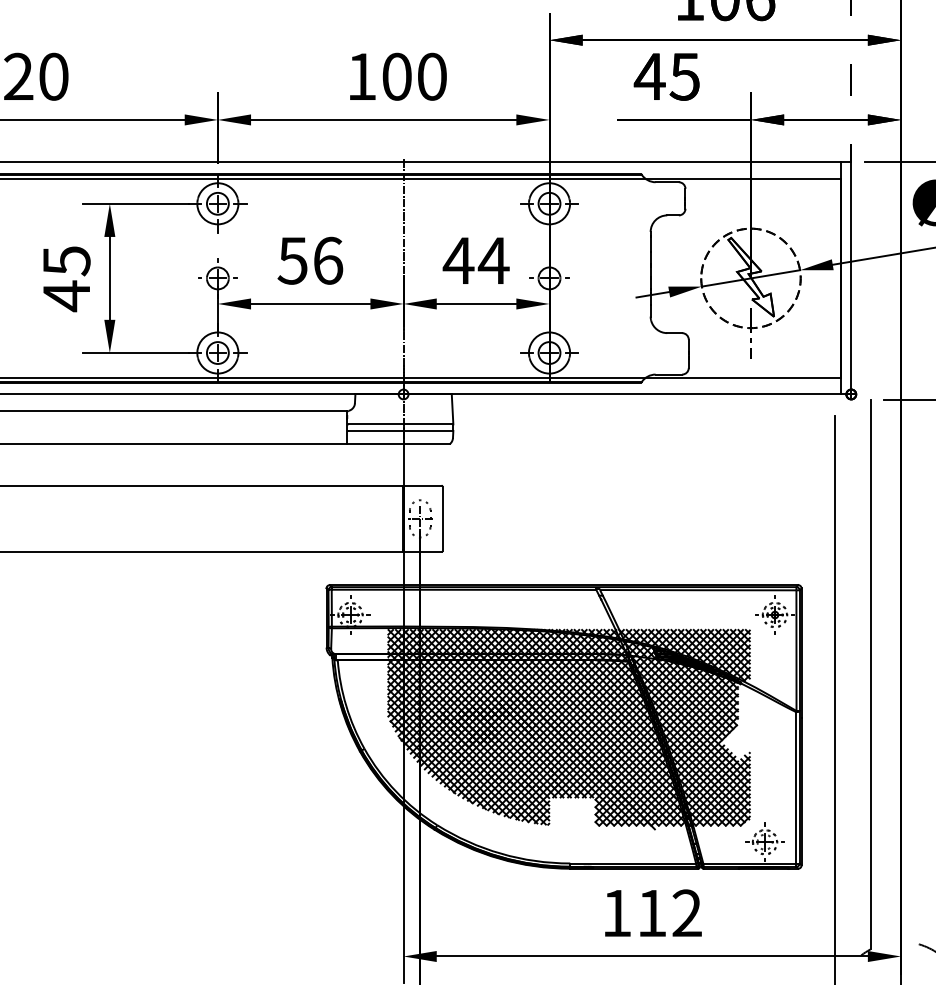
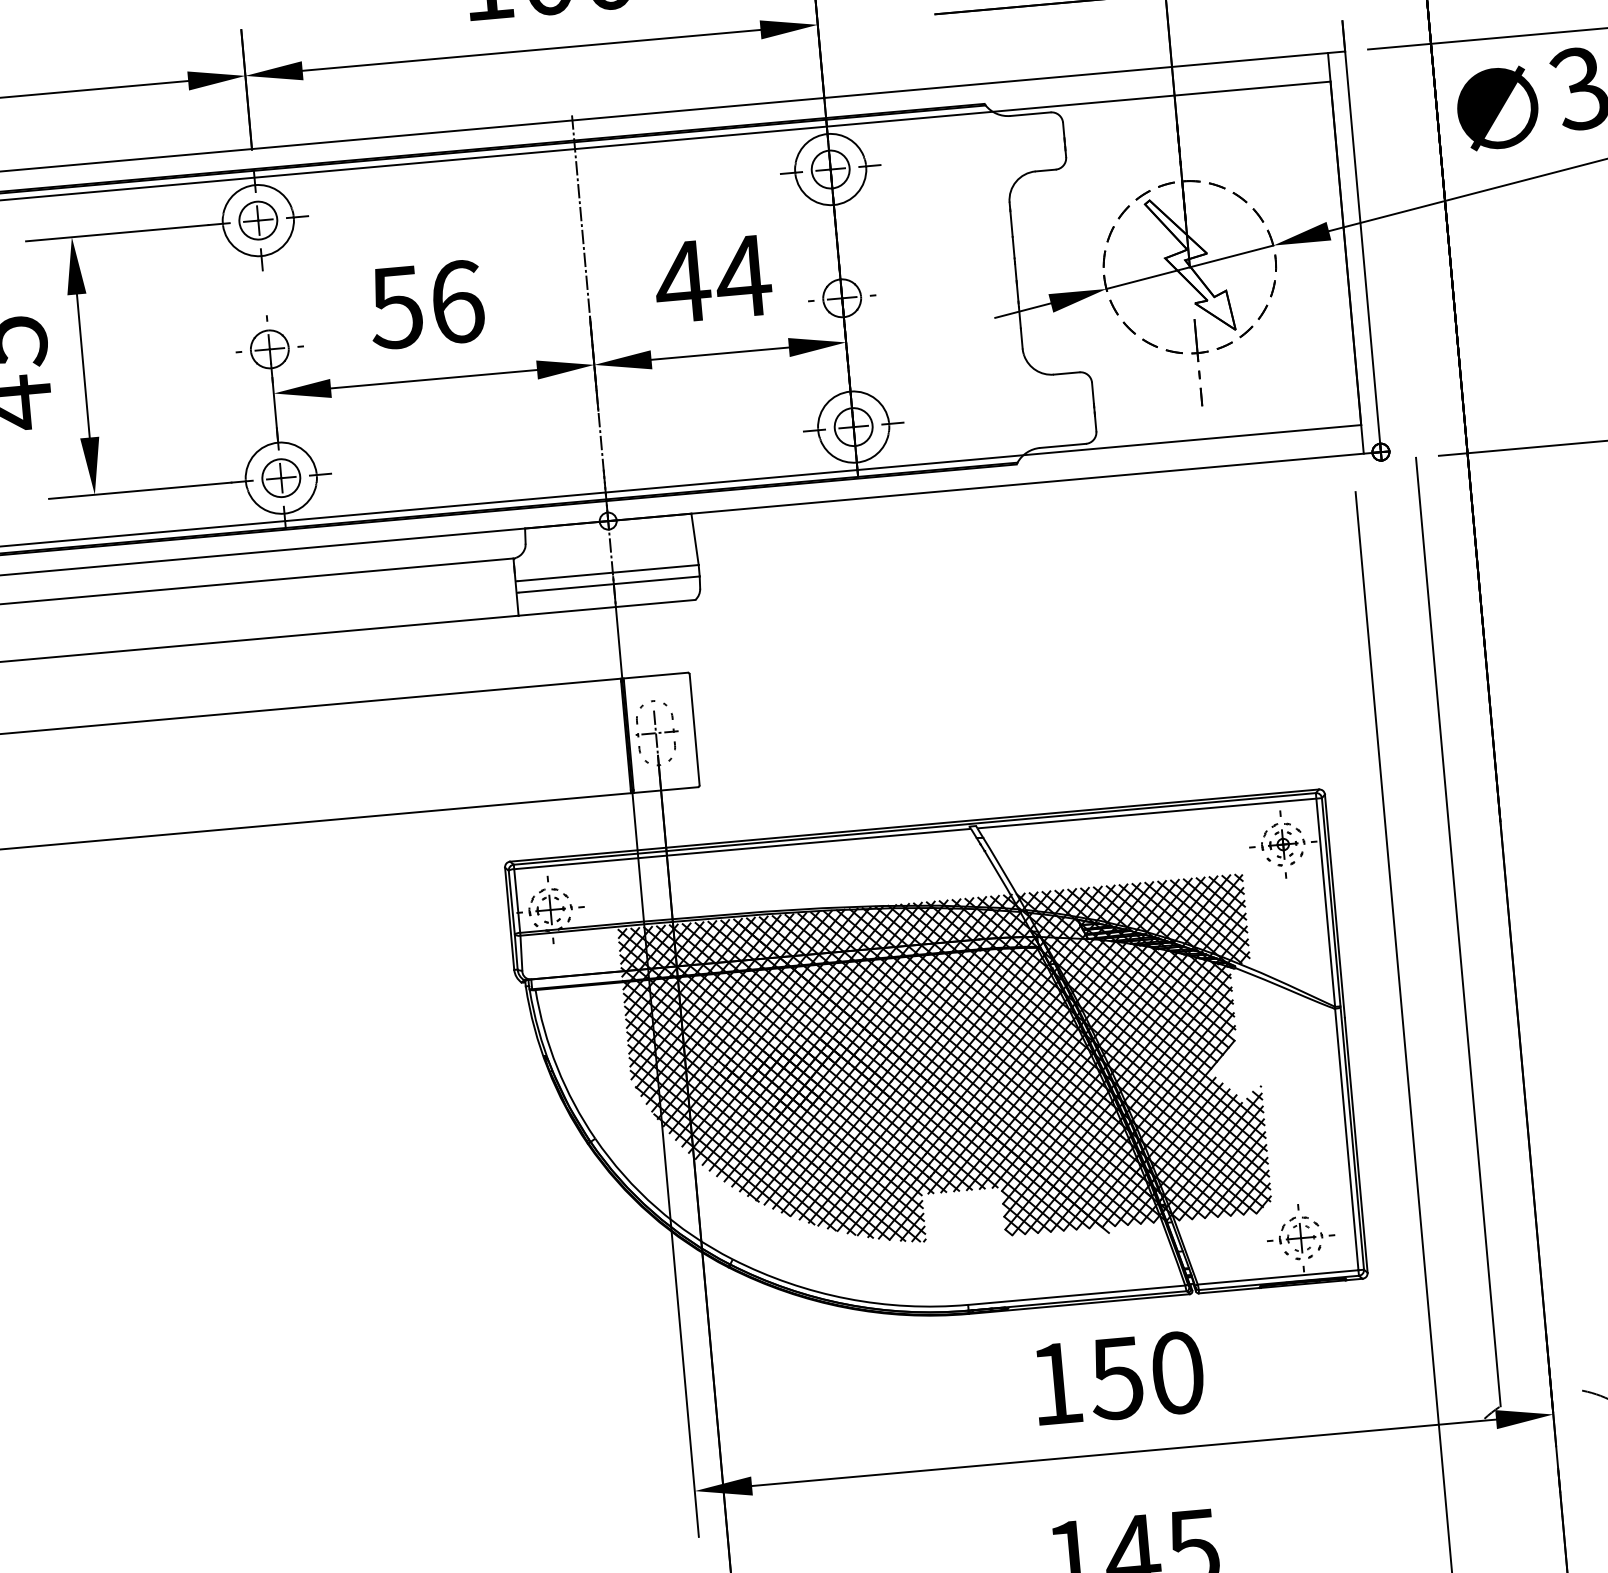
text: (668, 913) -> (1145, 1376), 112 -> 150

